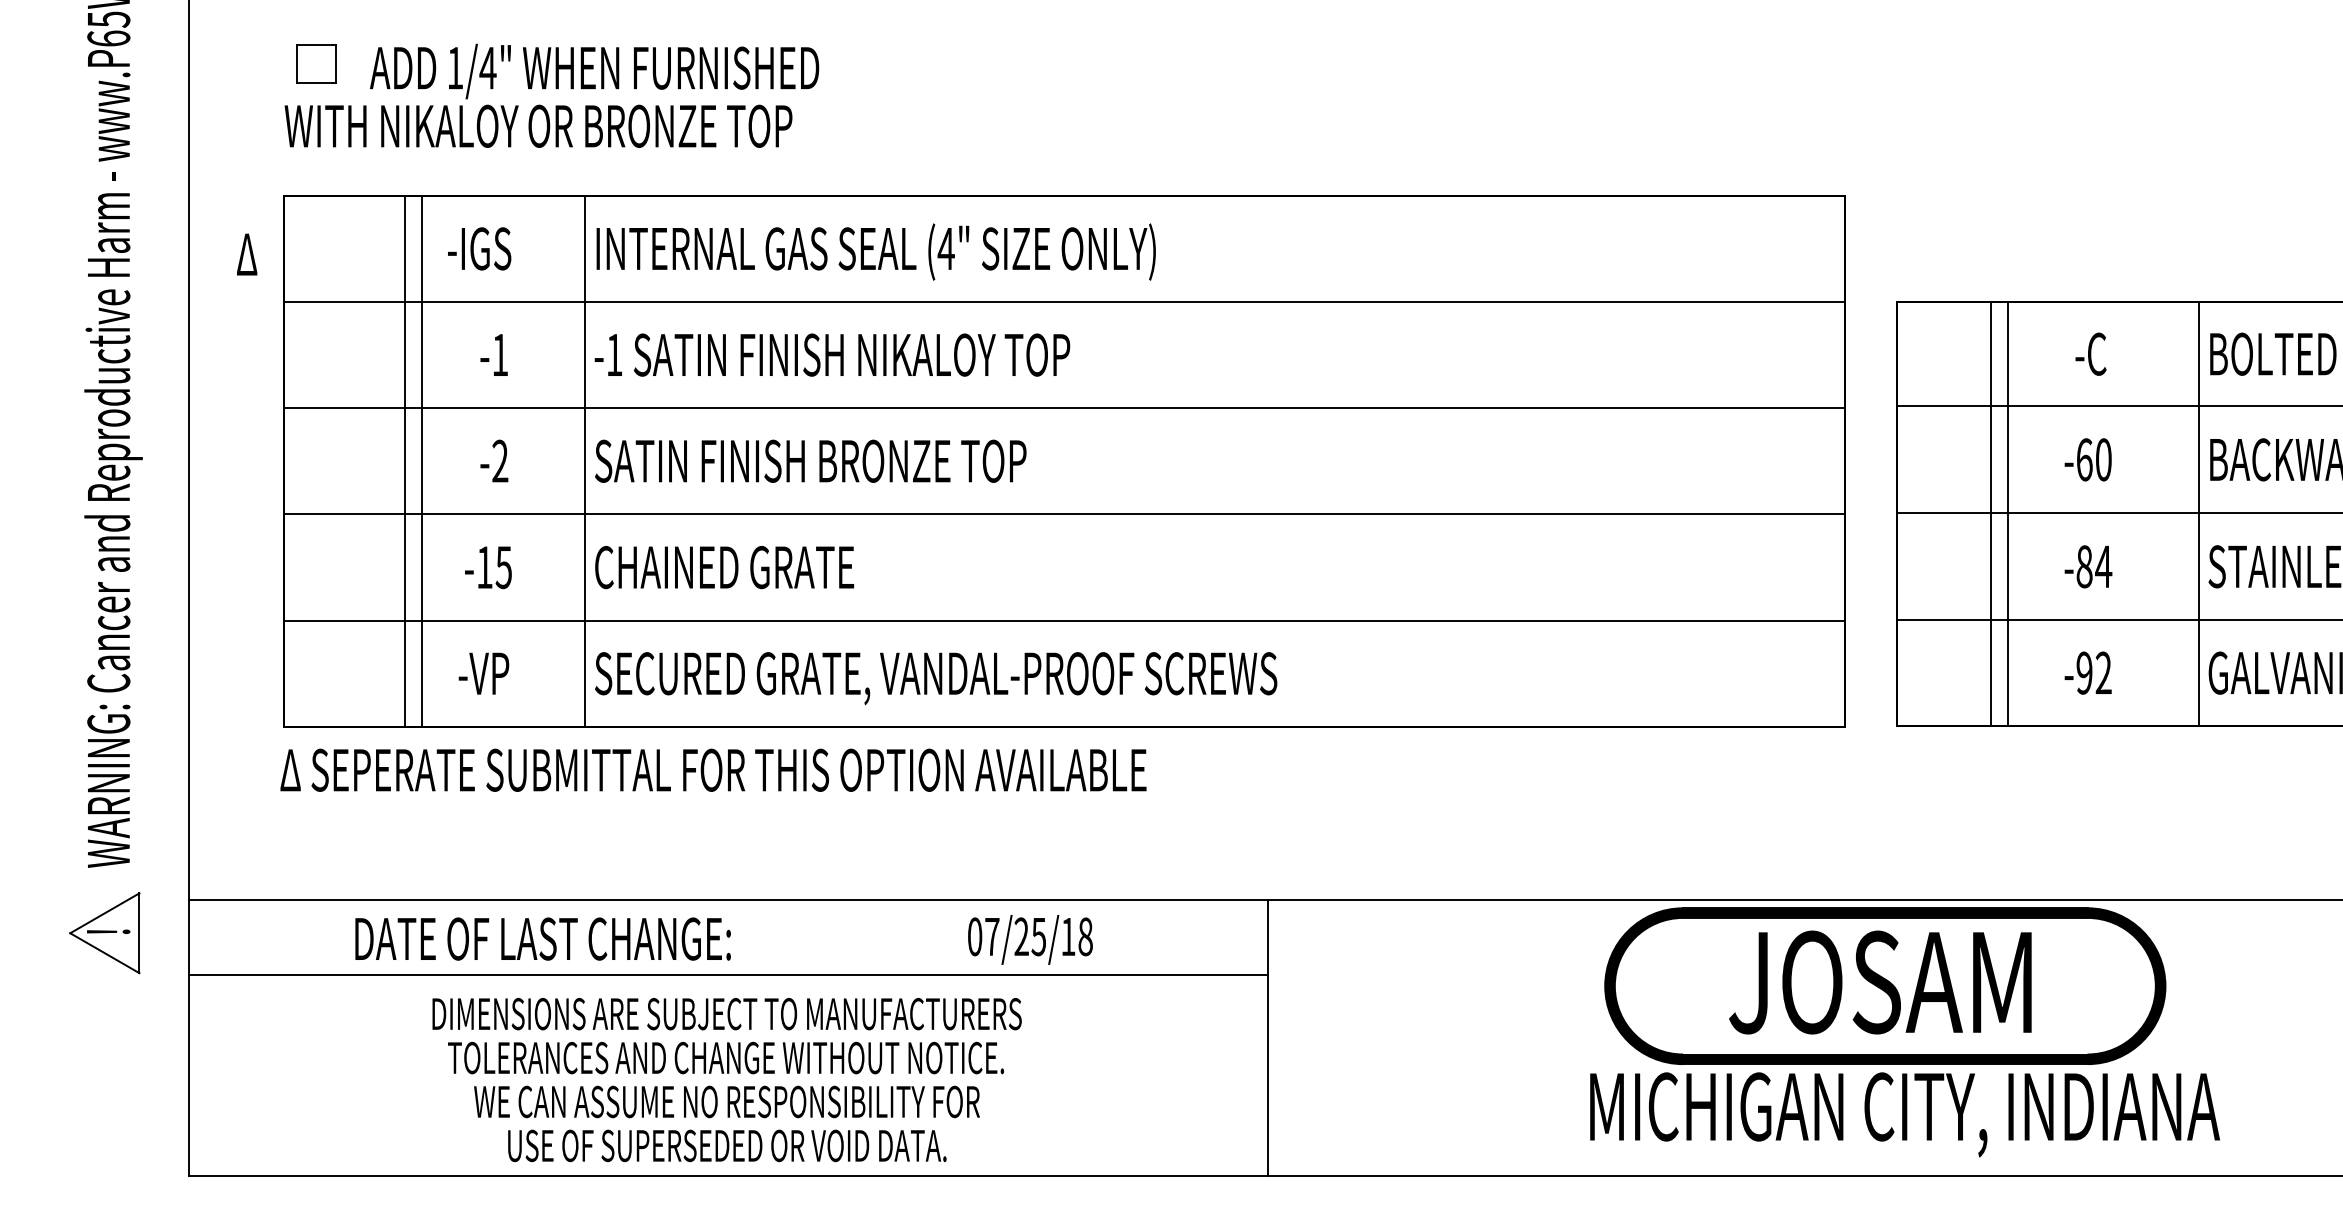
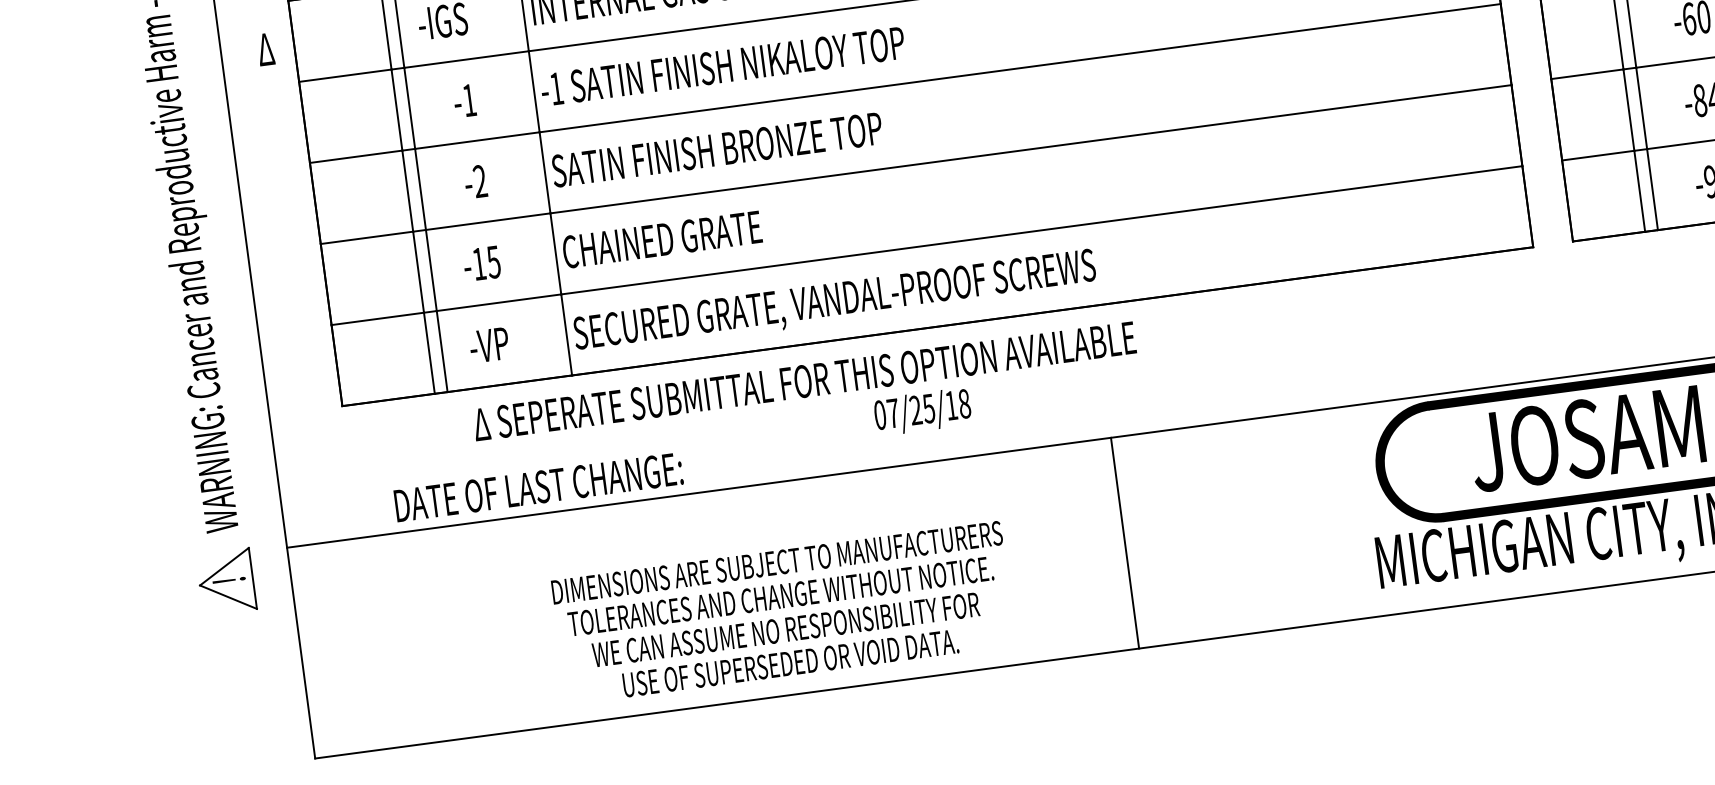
text: (713, 769) -> (804, 380), moved
text: (542, 938) -> (538, 486), moved
text: (1030, 939) -> (922, 411), moved
line: (728, 974) -> (706, 549), removed
text: (726, 1080) -> (783, 613), moved

